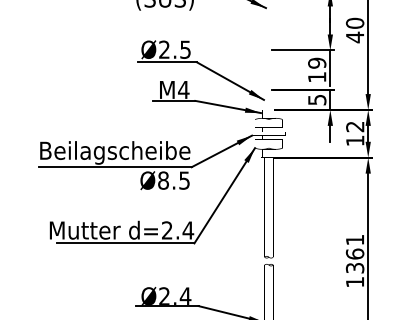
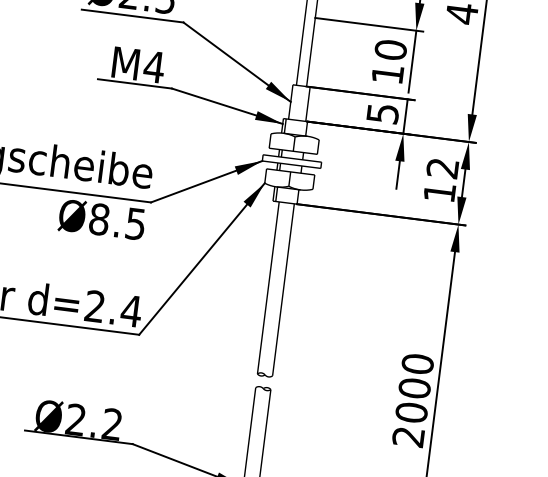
text: (317, 62) -> (391, 48), 19 -> 10
text: (354, 260) -> (412, 399), 1361 -> 2000
text: (185, 295) -> (112, 422), Ø2.4 -> Ø2.2

